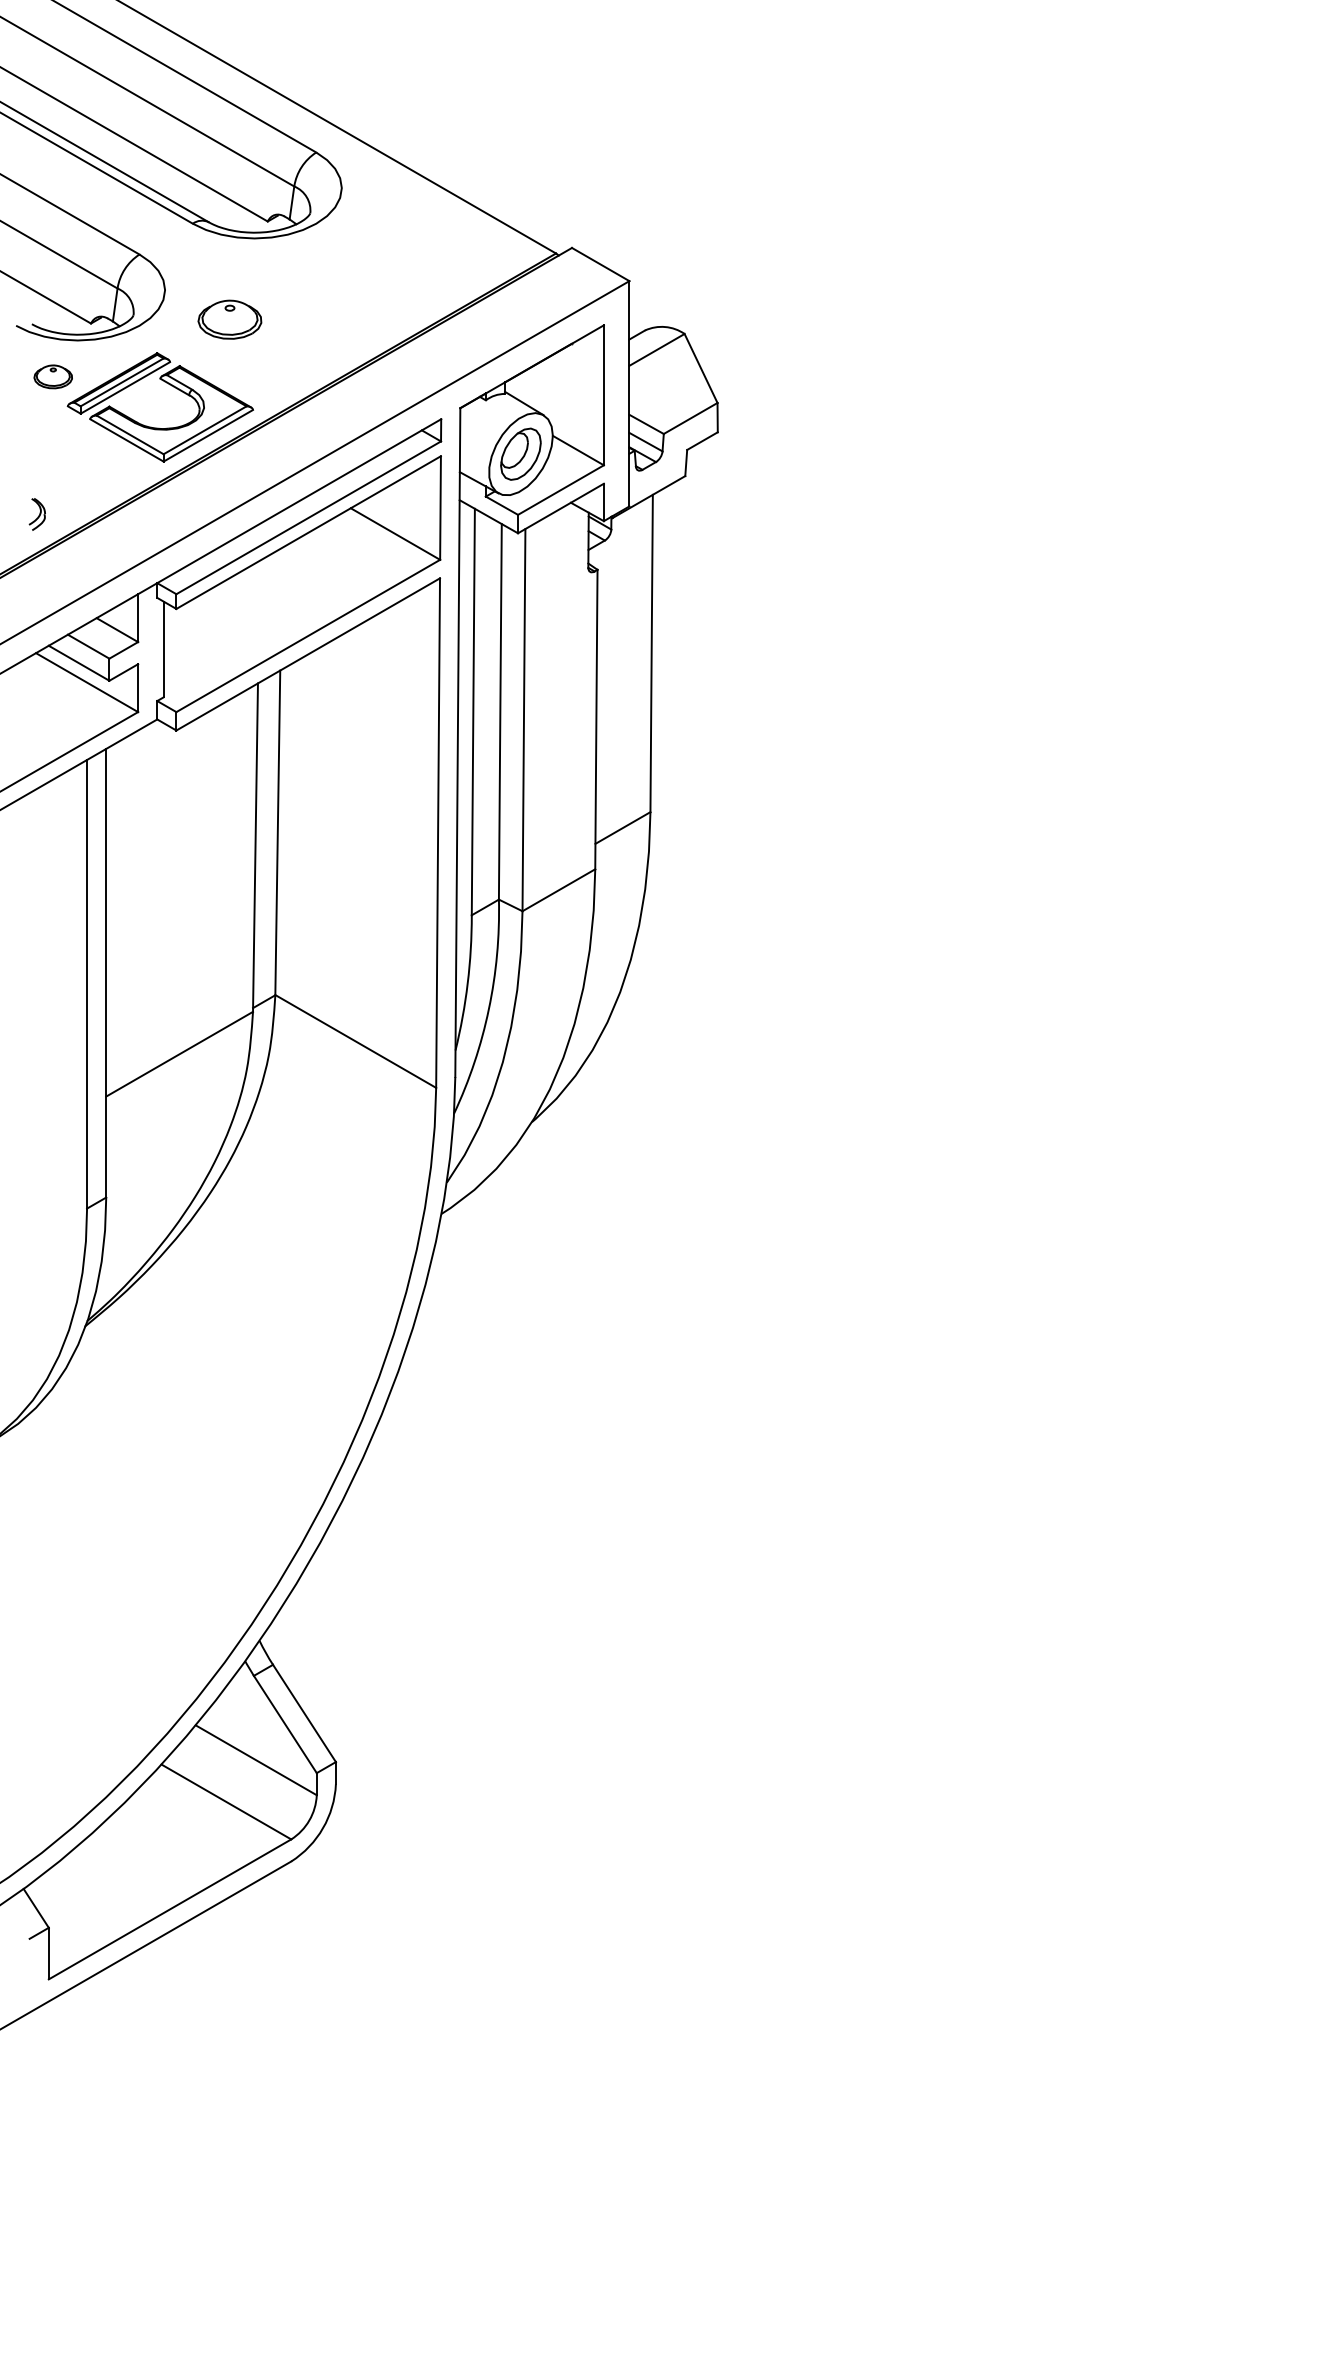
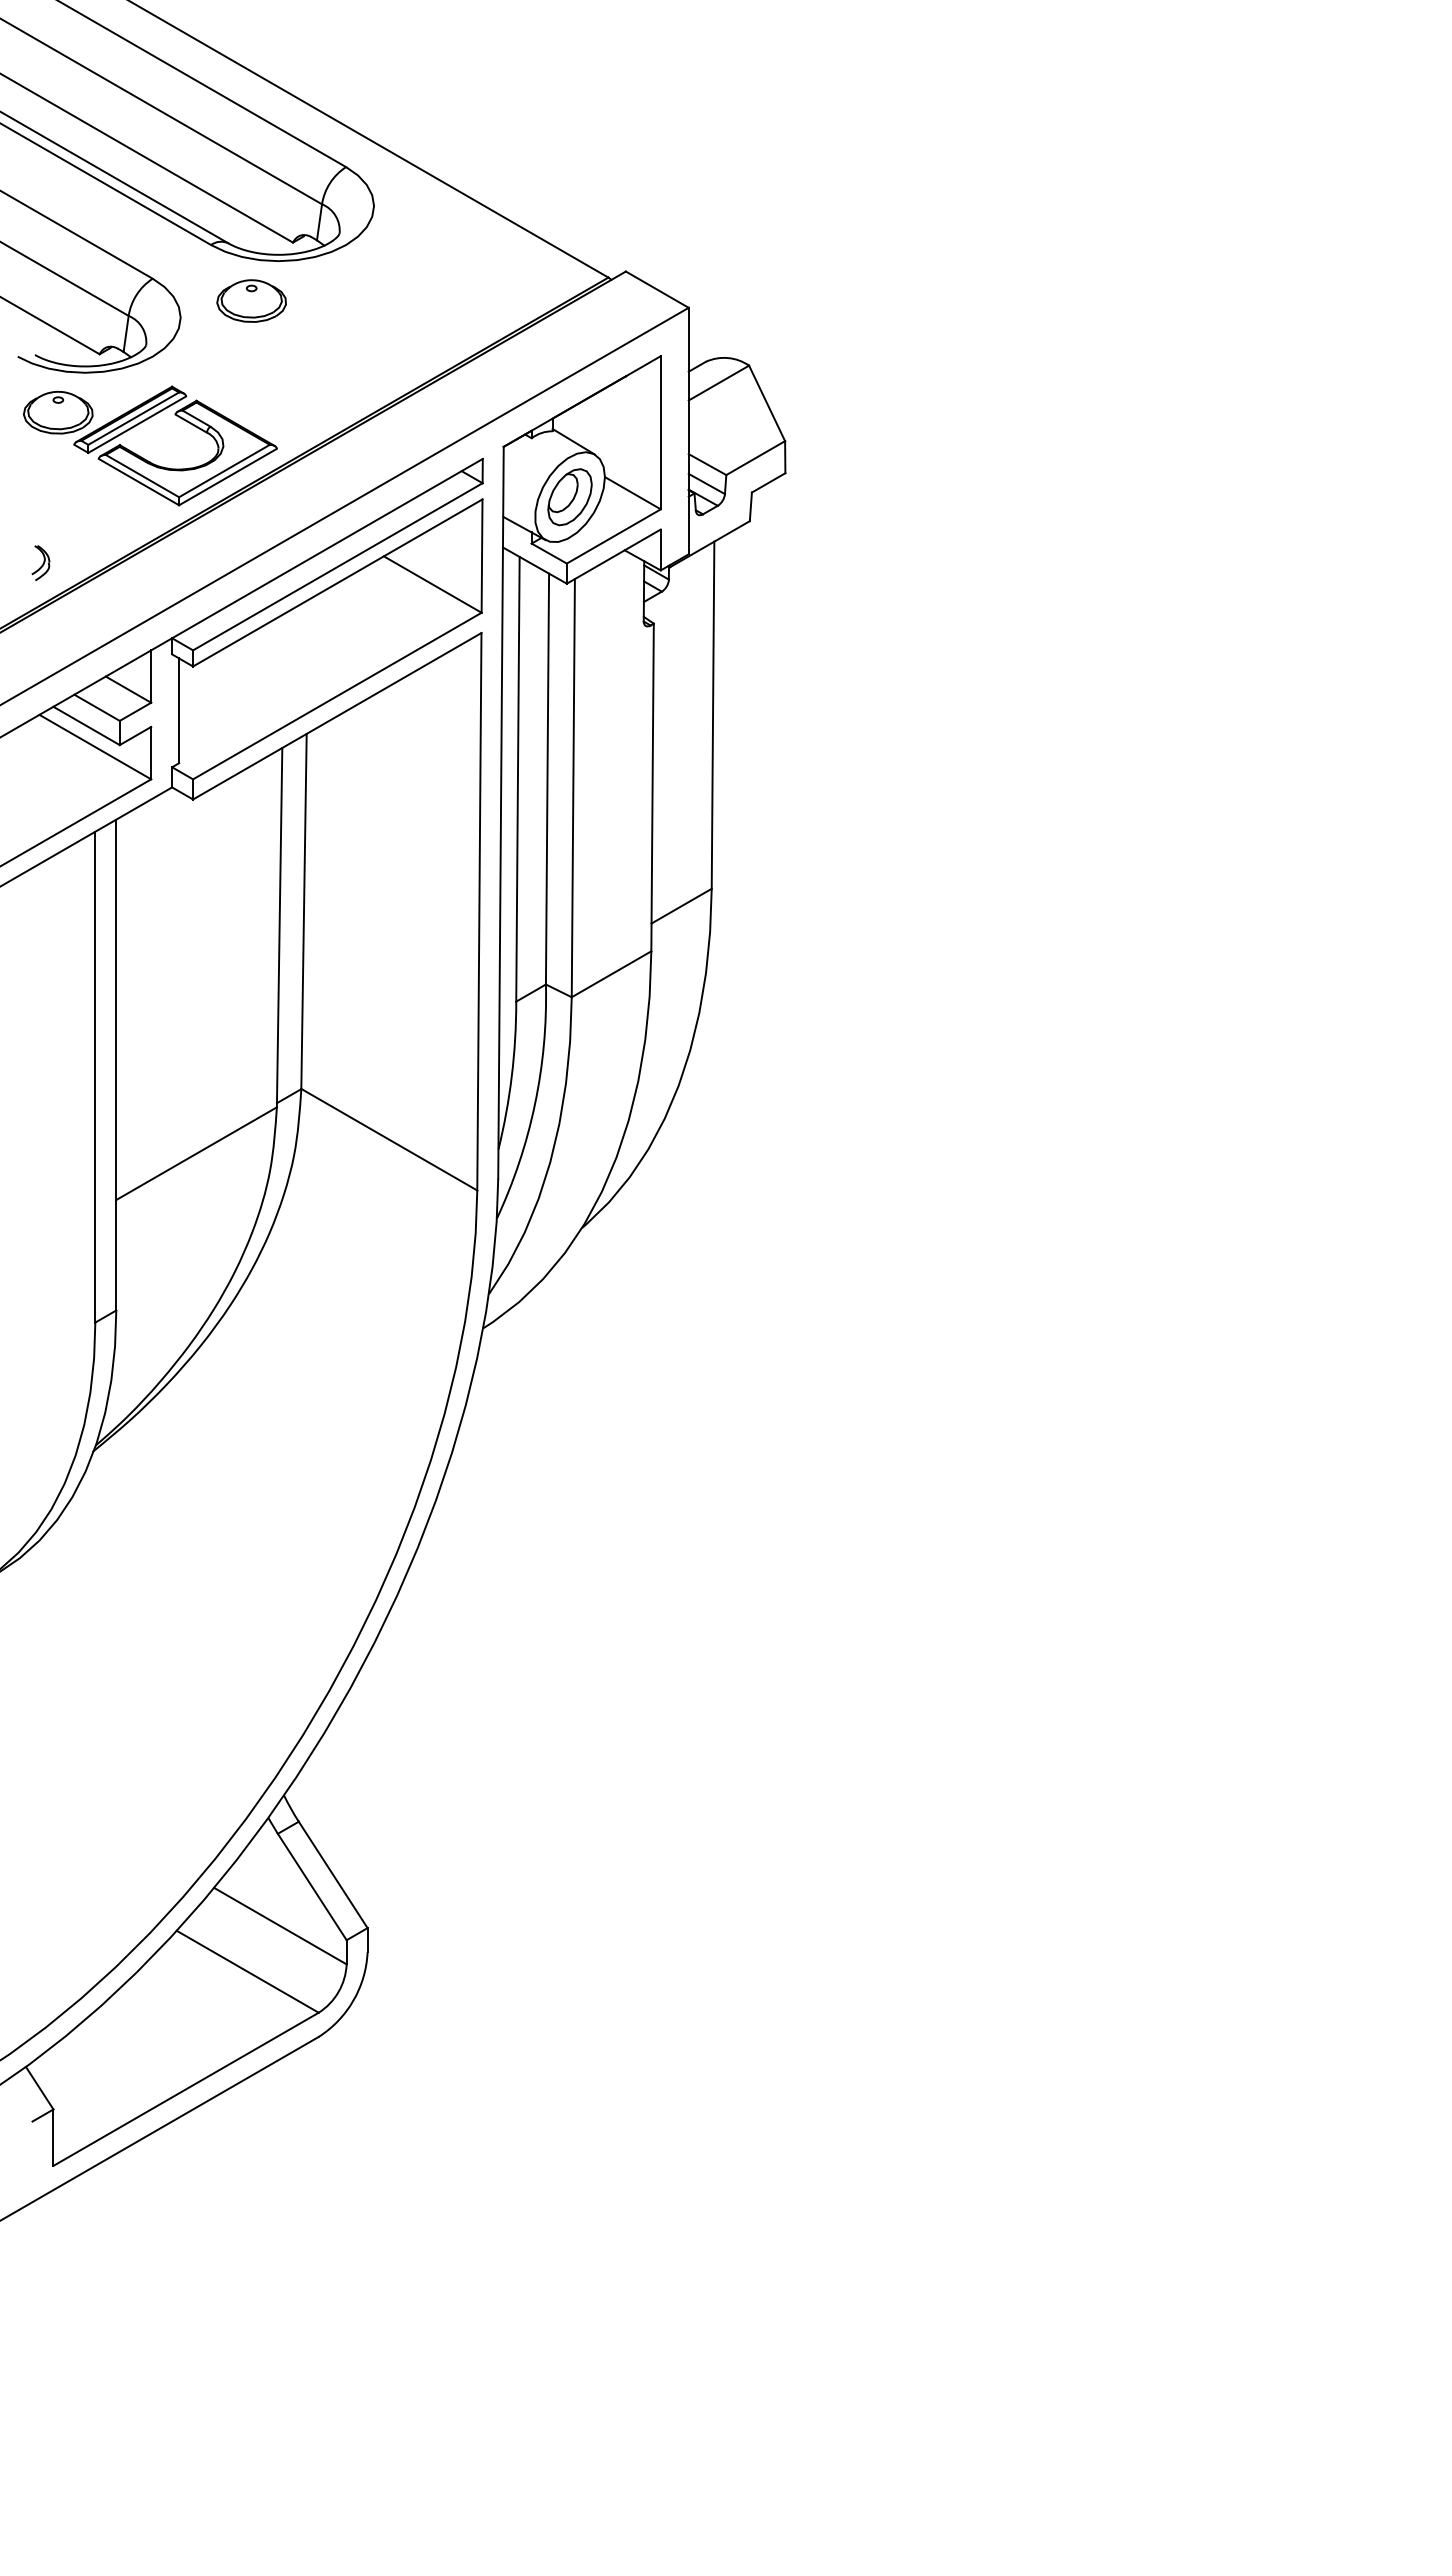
part: (229, 319) -> (251, 300), moved
part: (53, 376) -> (58, 412), size x1.67

